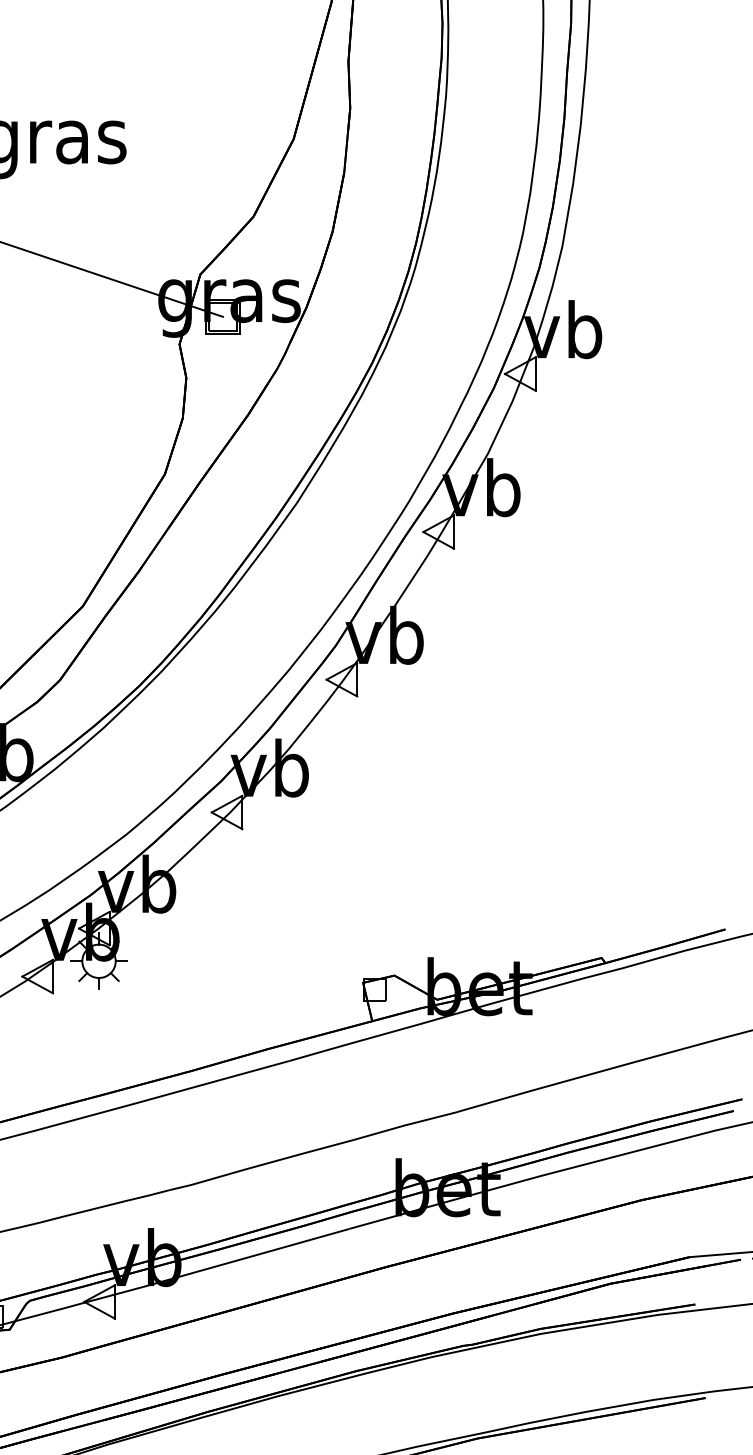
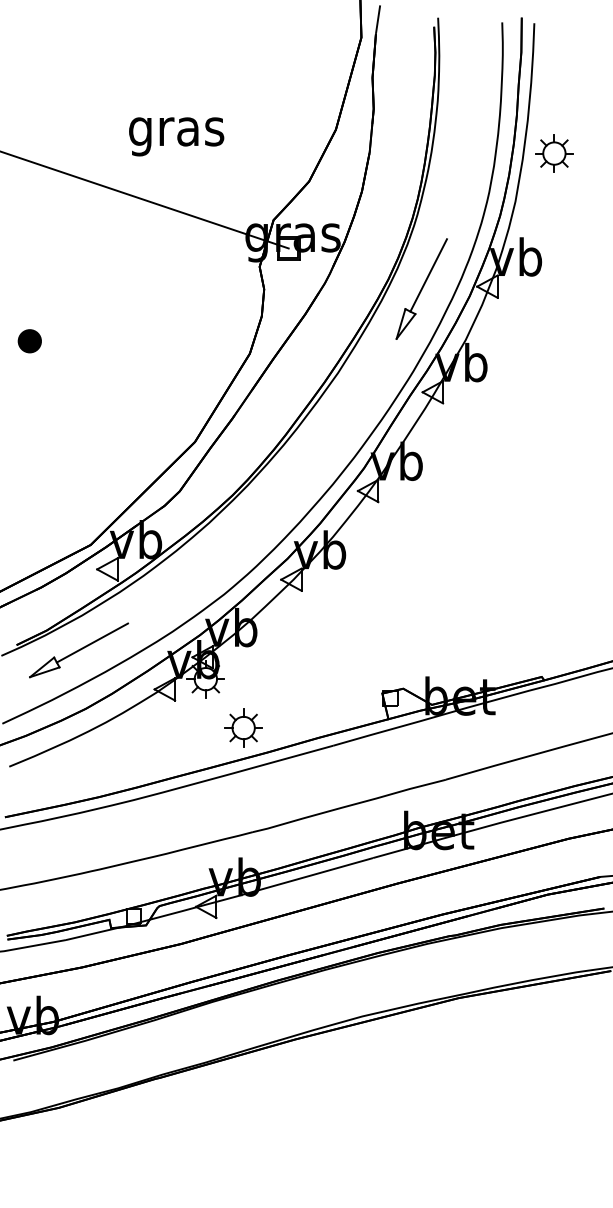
part: (620, 174) -> (554, 153), added
part: (421, 376) -> (421, 288), added
part: (155, 1033) -> (243, 727), added

